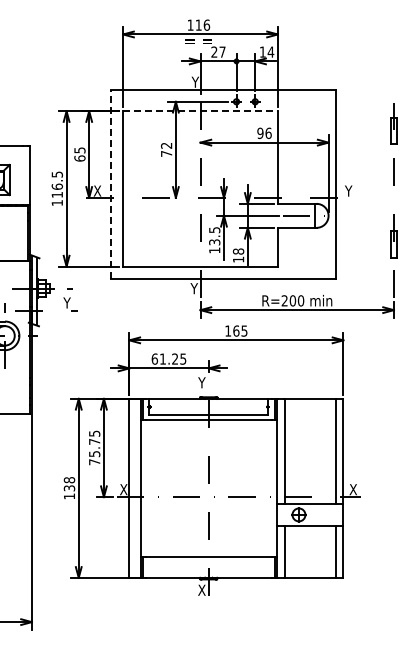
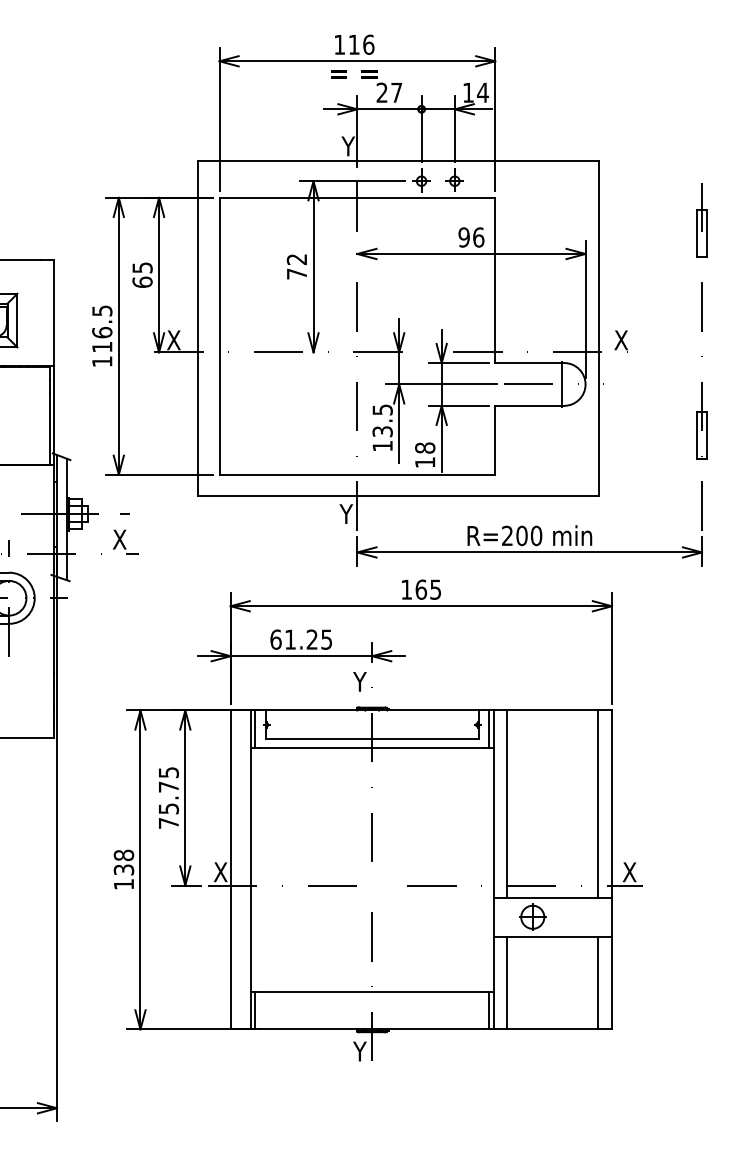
line: (201, 111) -> (359, 198), dashed -> solid
line: (111, 184) -> (198, 328), dashed -> solid
text: (348, 190) -> (621, 339), Y -> X
text: (66, 302) -> (118, 538), Y -> X
text: (201, 590) -> (359, 1051), X -> Y

